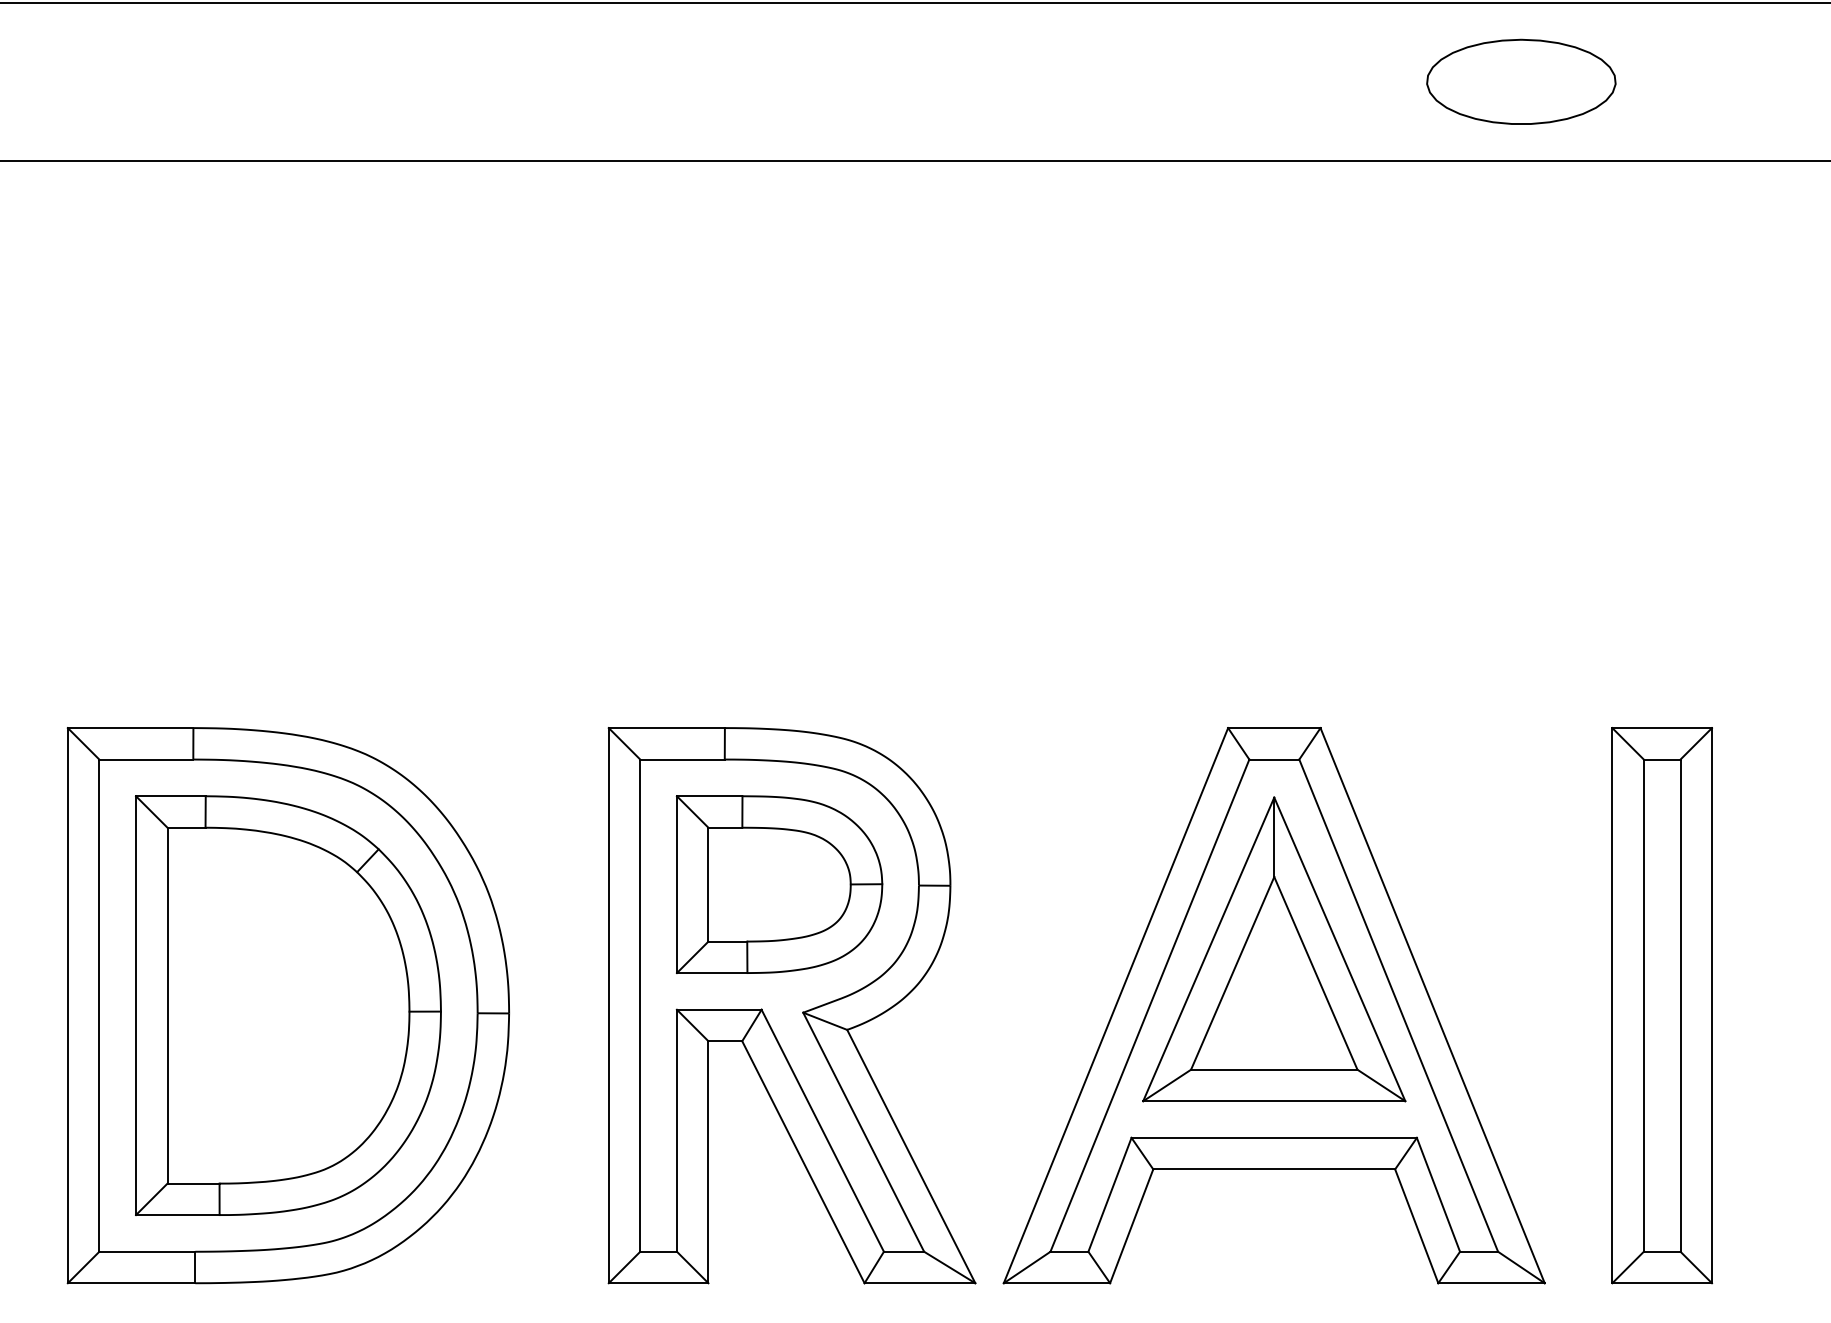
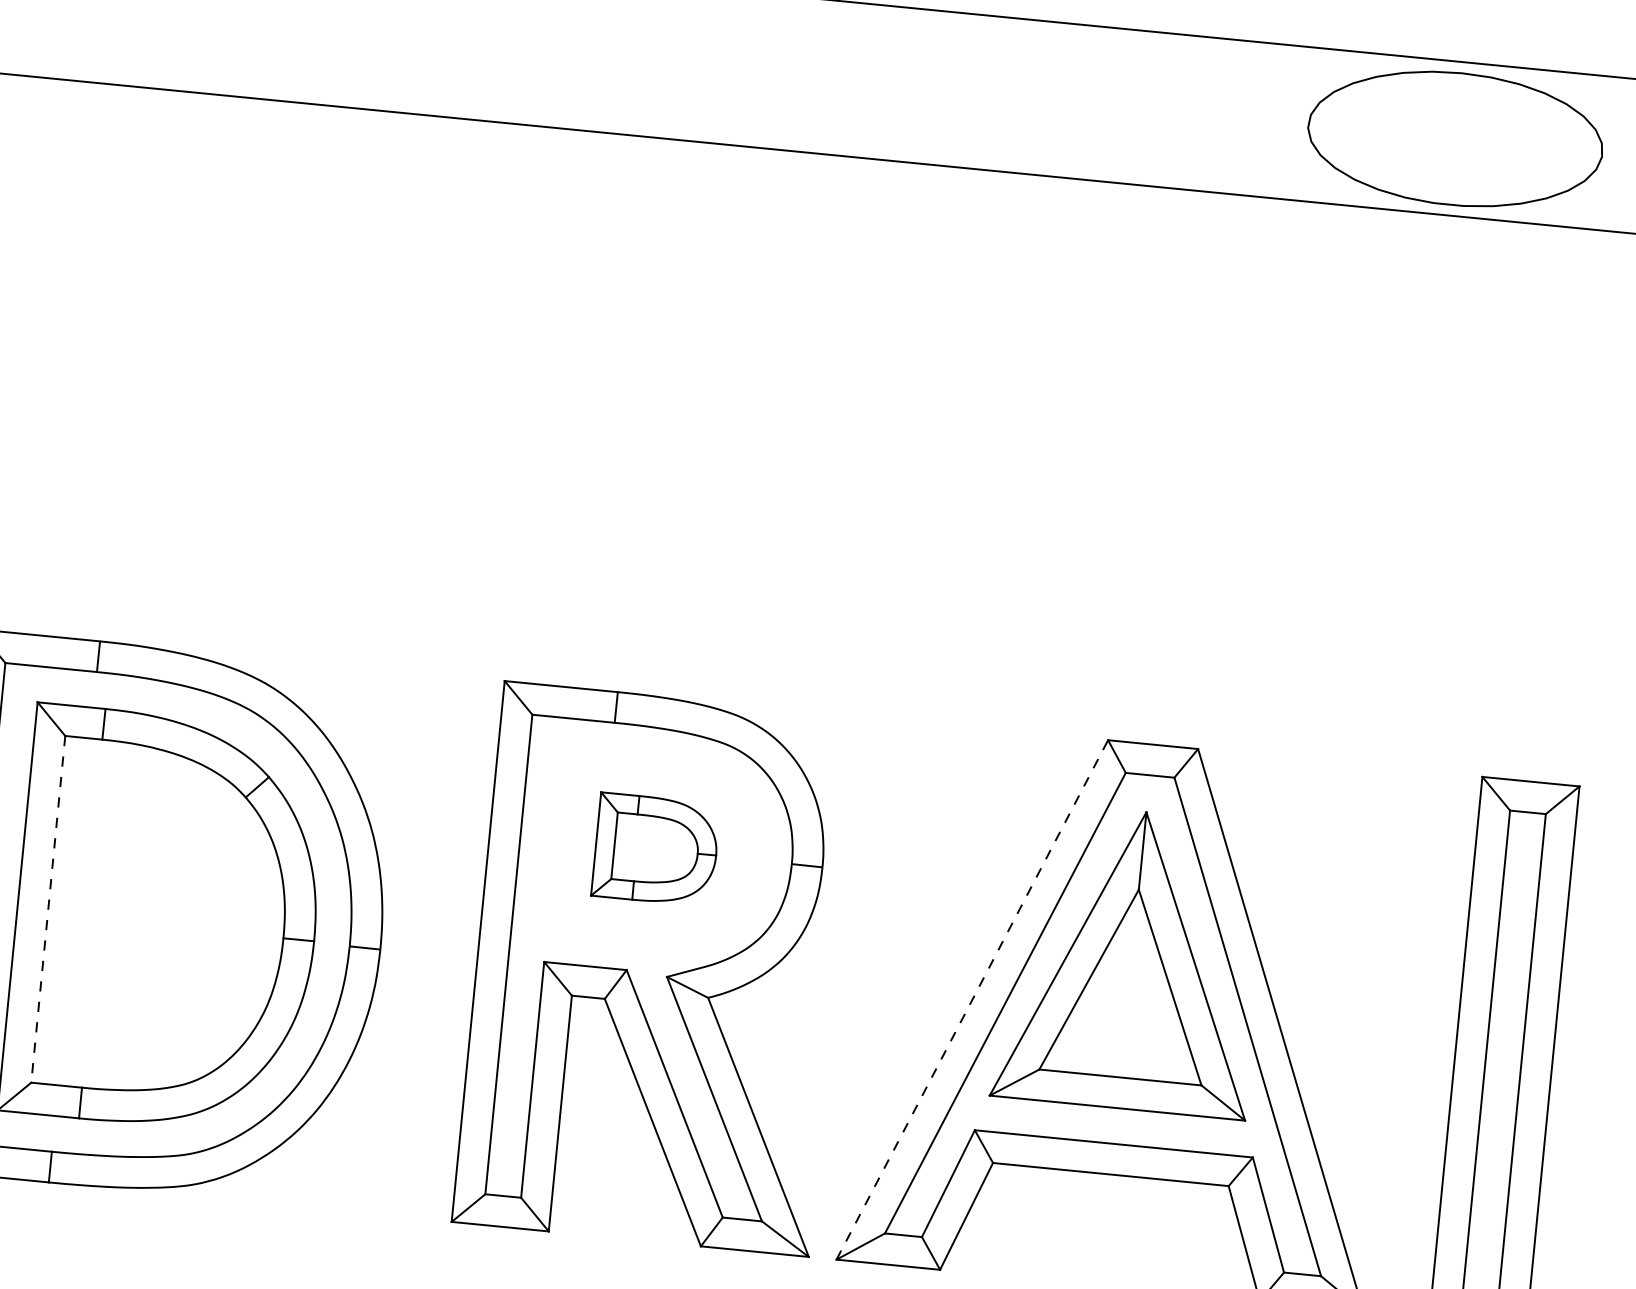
part: (1521, 81) -> (1455, 138), size x1.6
part: (779, 884) -> (656, 849), size x0.6
line: (167, 1005) -> (48, 909), solid -> dashed
line: (1116, 1005) -> (972, 999), solid -> dashed

